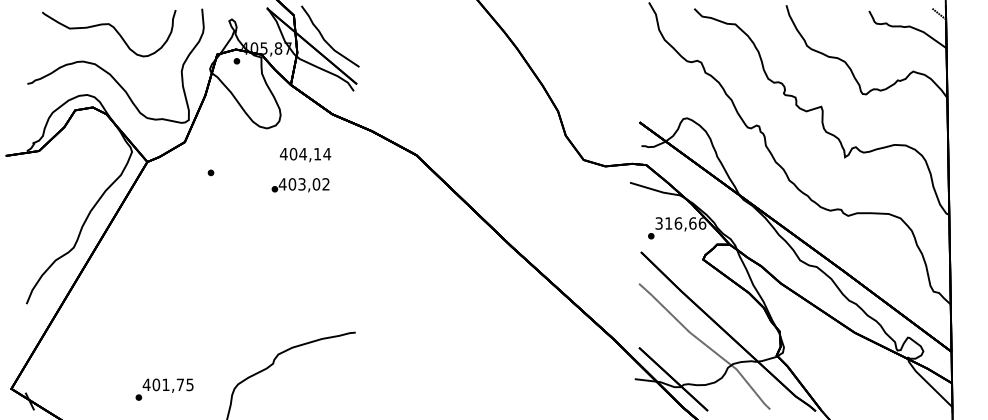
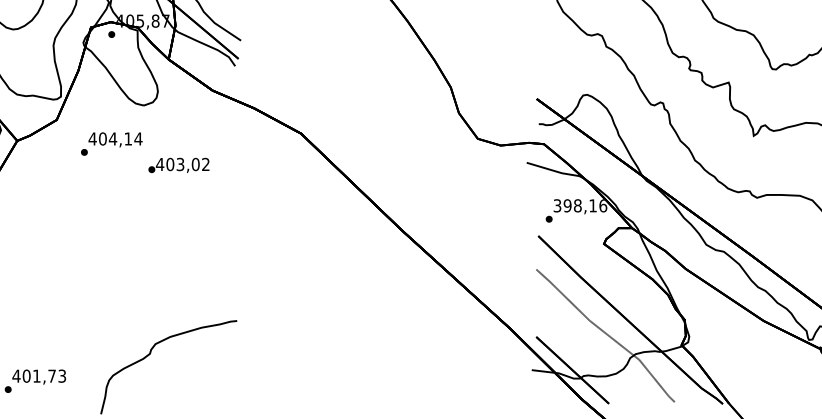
text: (305, 154) -> (115, 139), moved
text: (680, 223) -> (580, 205), 316,66 -> 398,16
text: (189, 384) -> (61, 375), 401,75 -> 401,73

